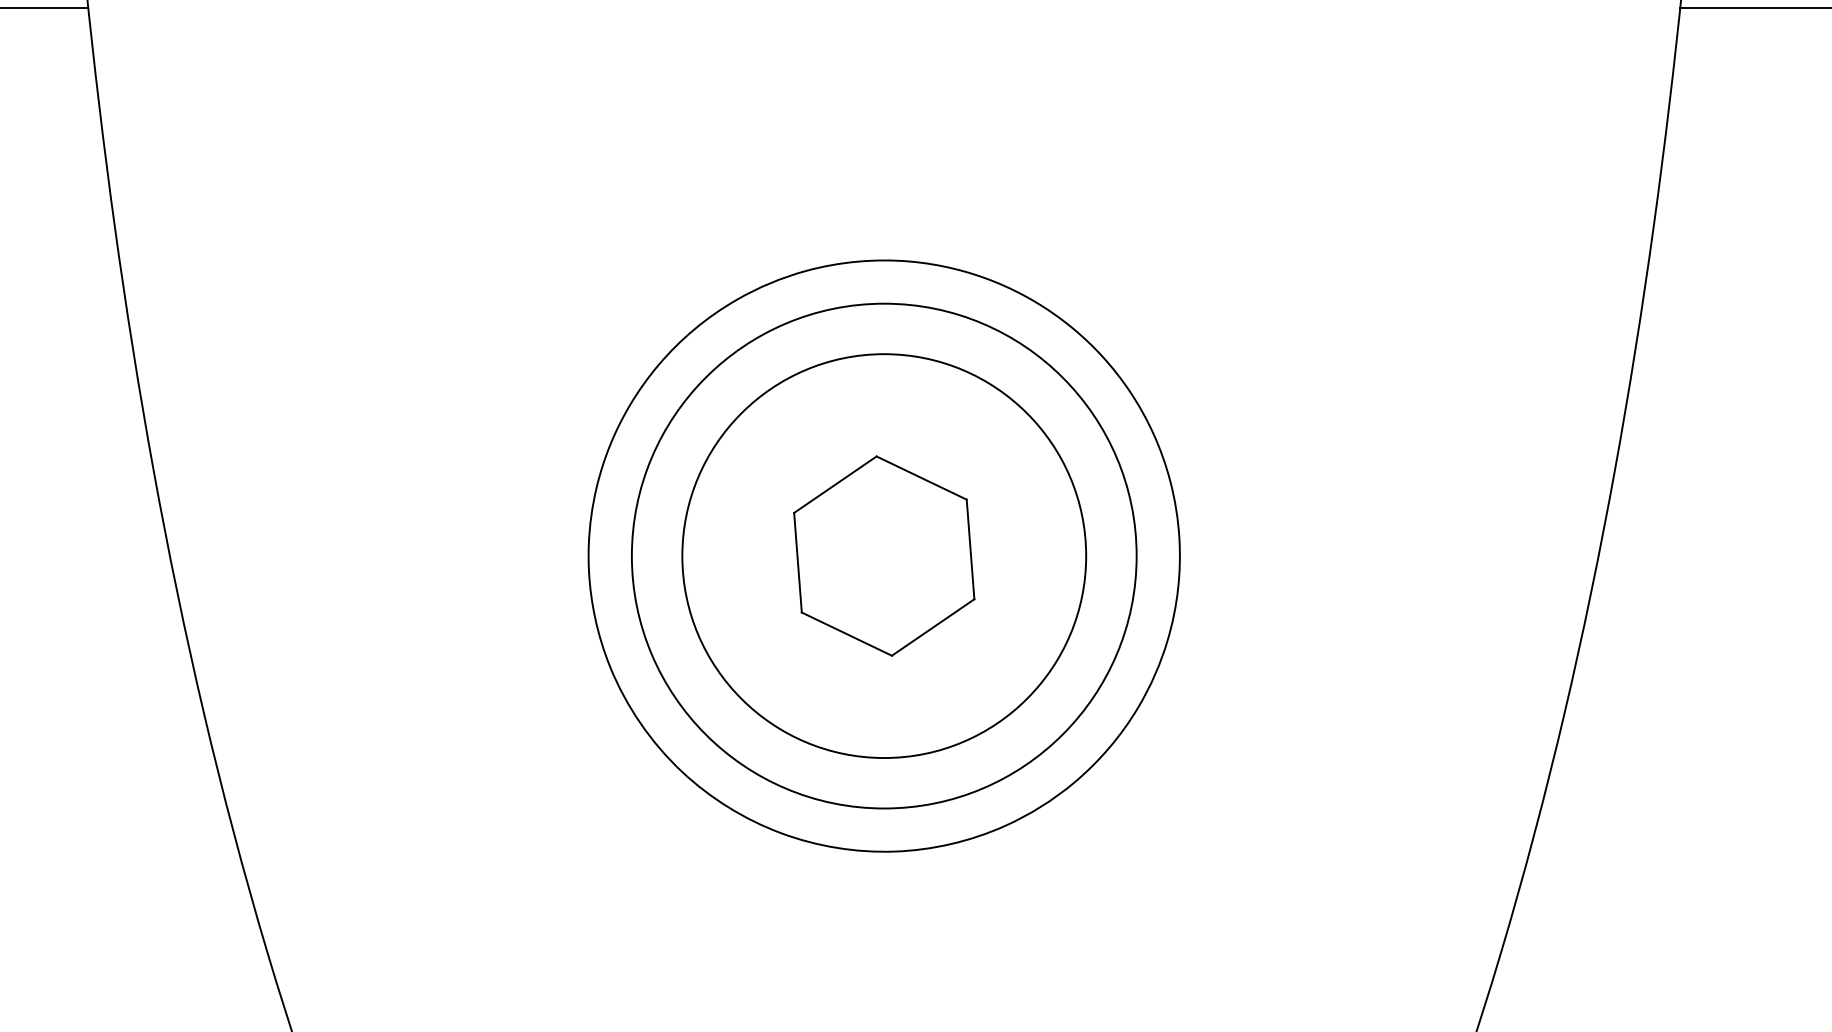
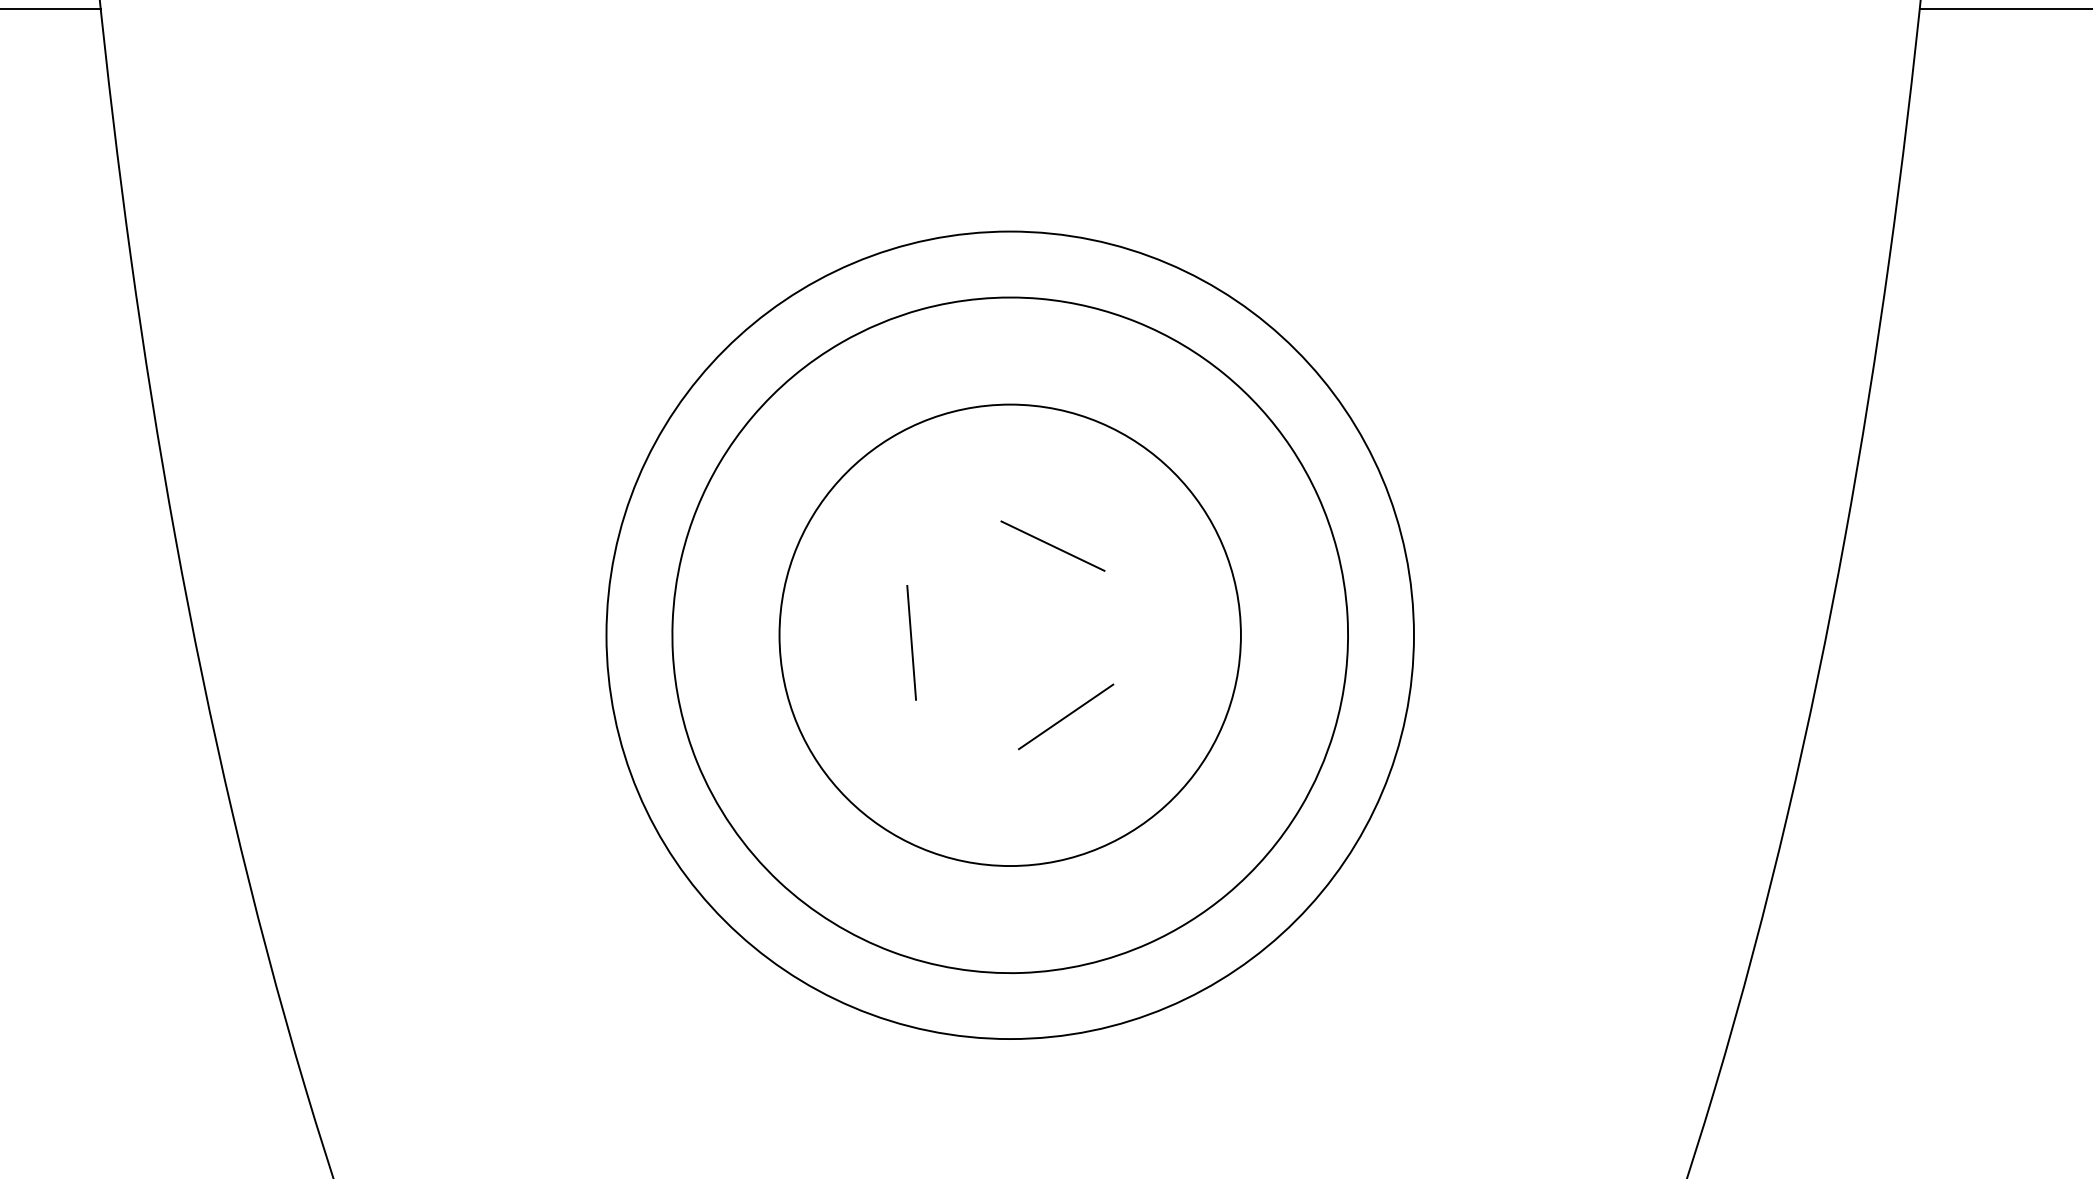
line: (835, 484) -> (954, 553), removed
line: (970, 549) -> (1108, 627), removed
circle: (883, 555) -> (1009, 634), size x1.4
line: (846, 634) -> (967, 724), removed

